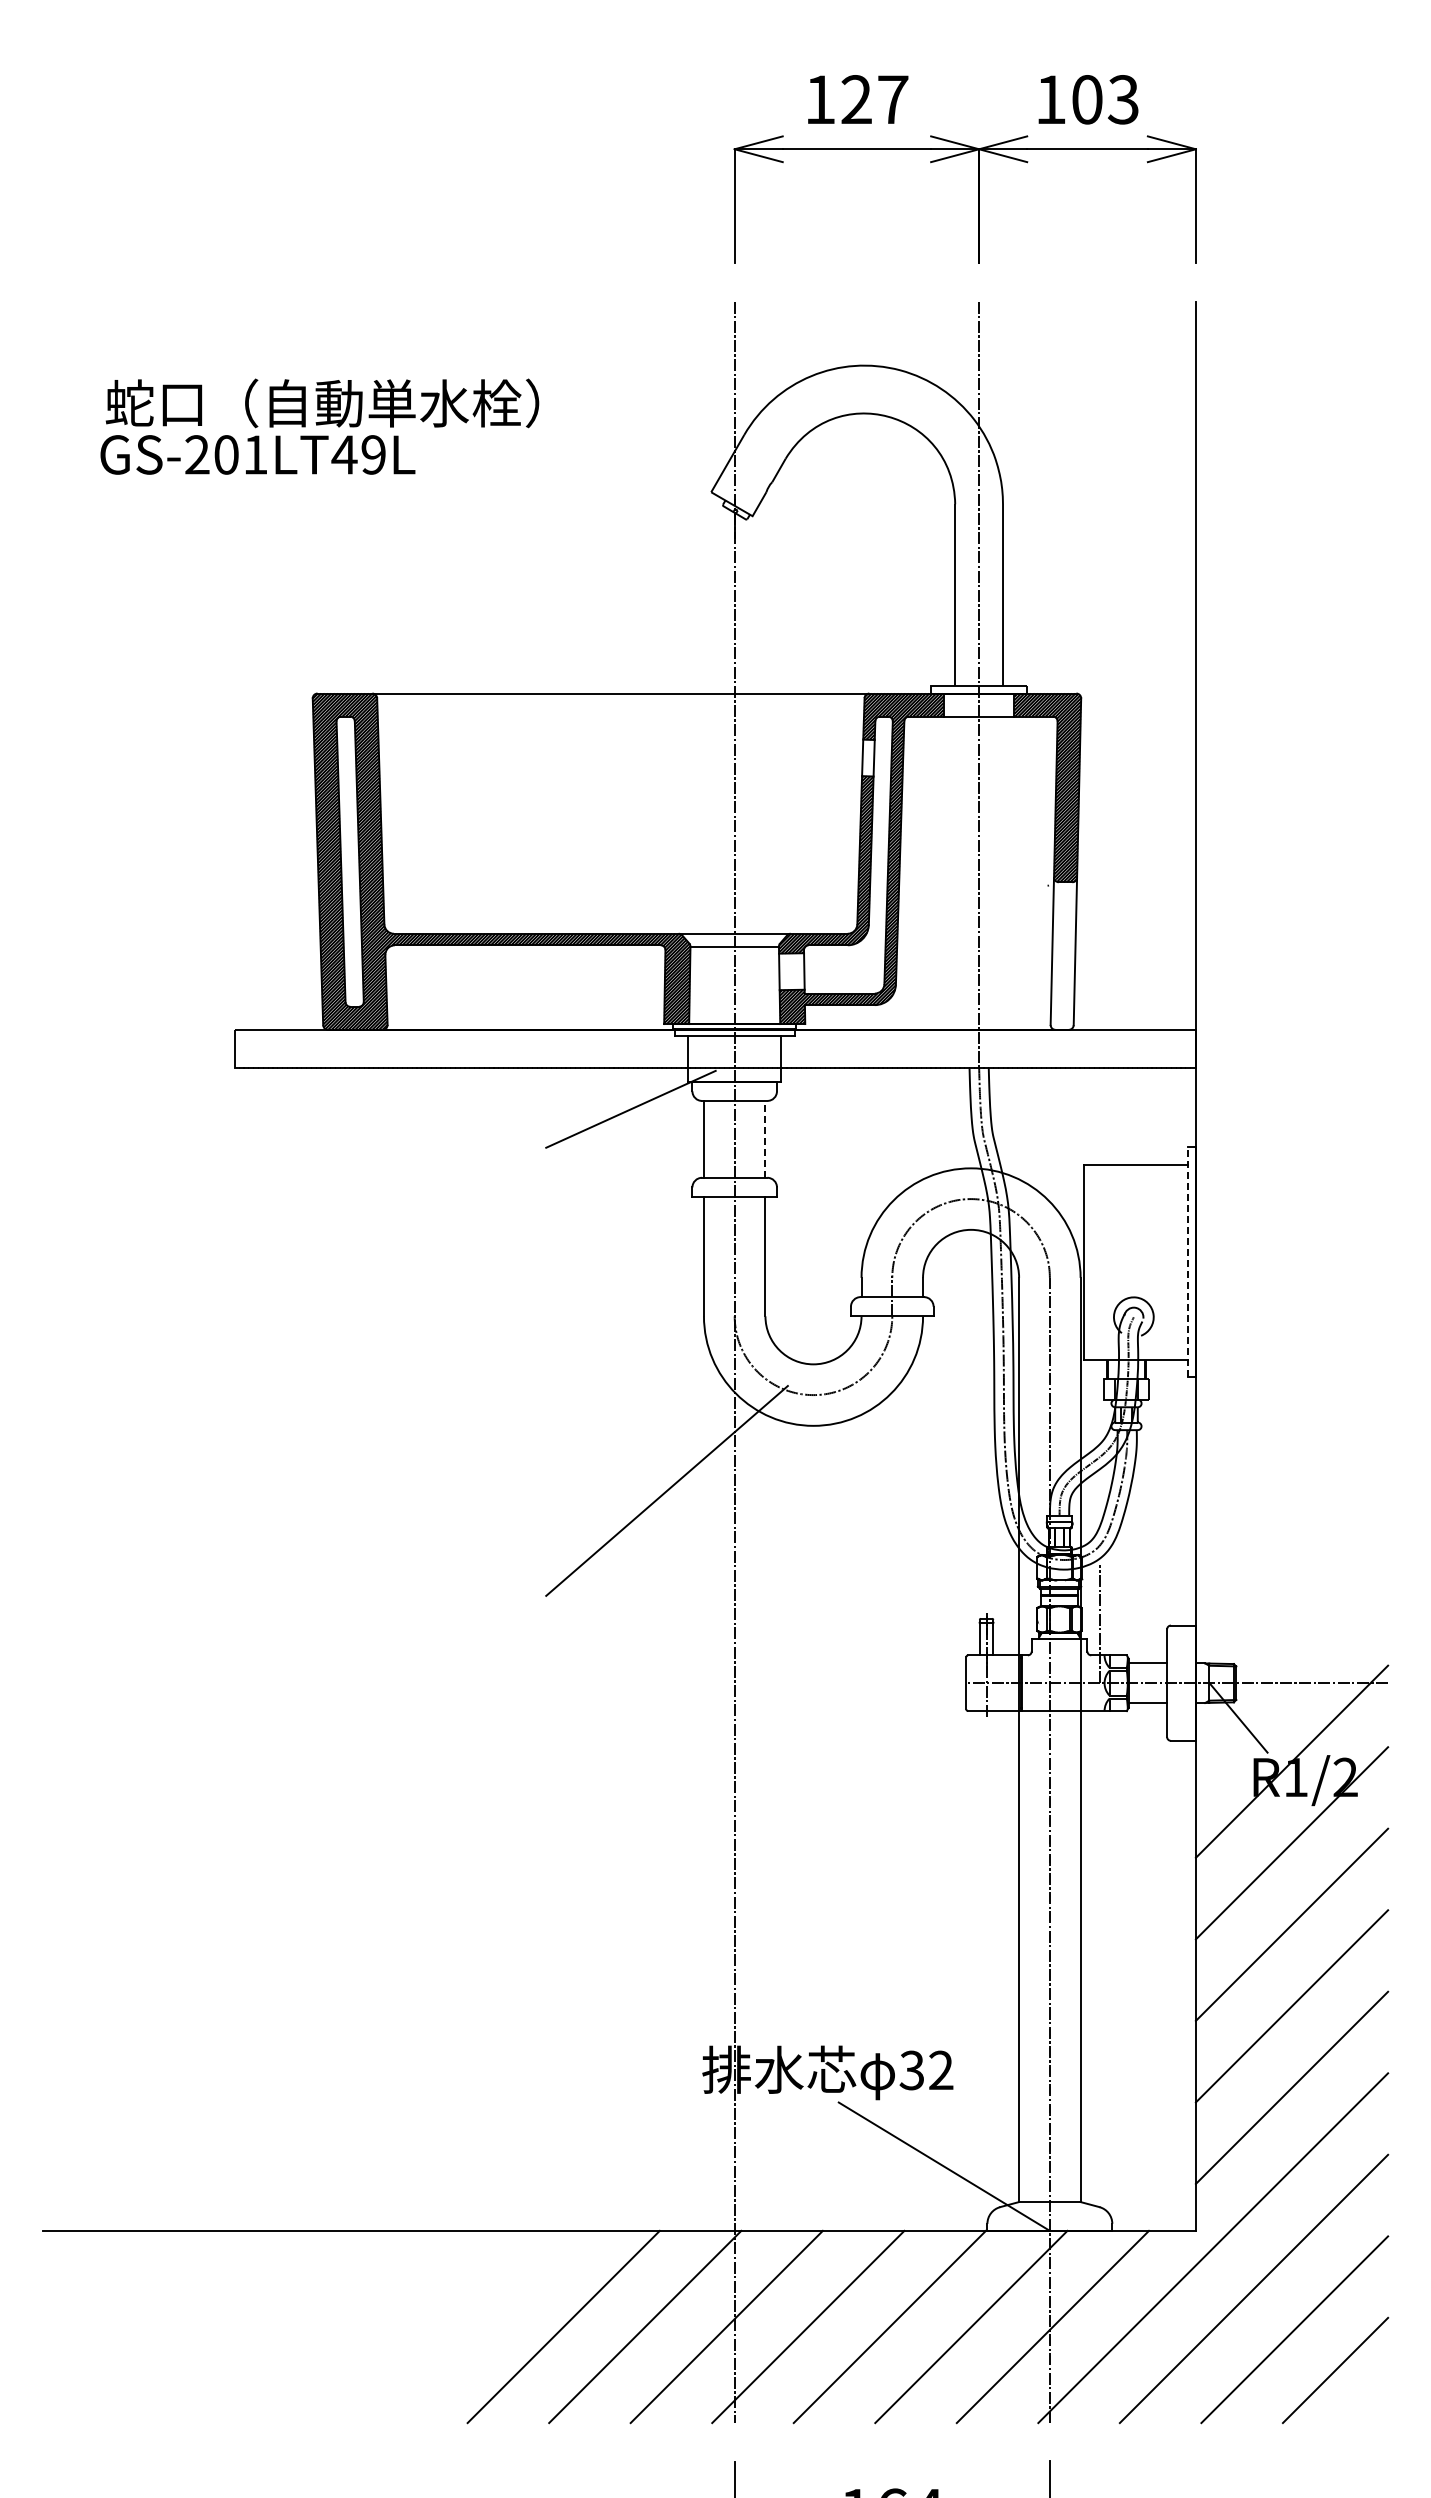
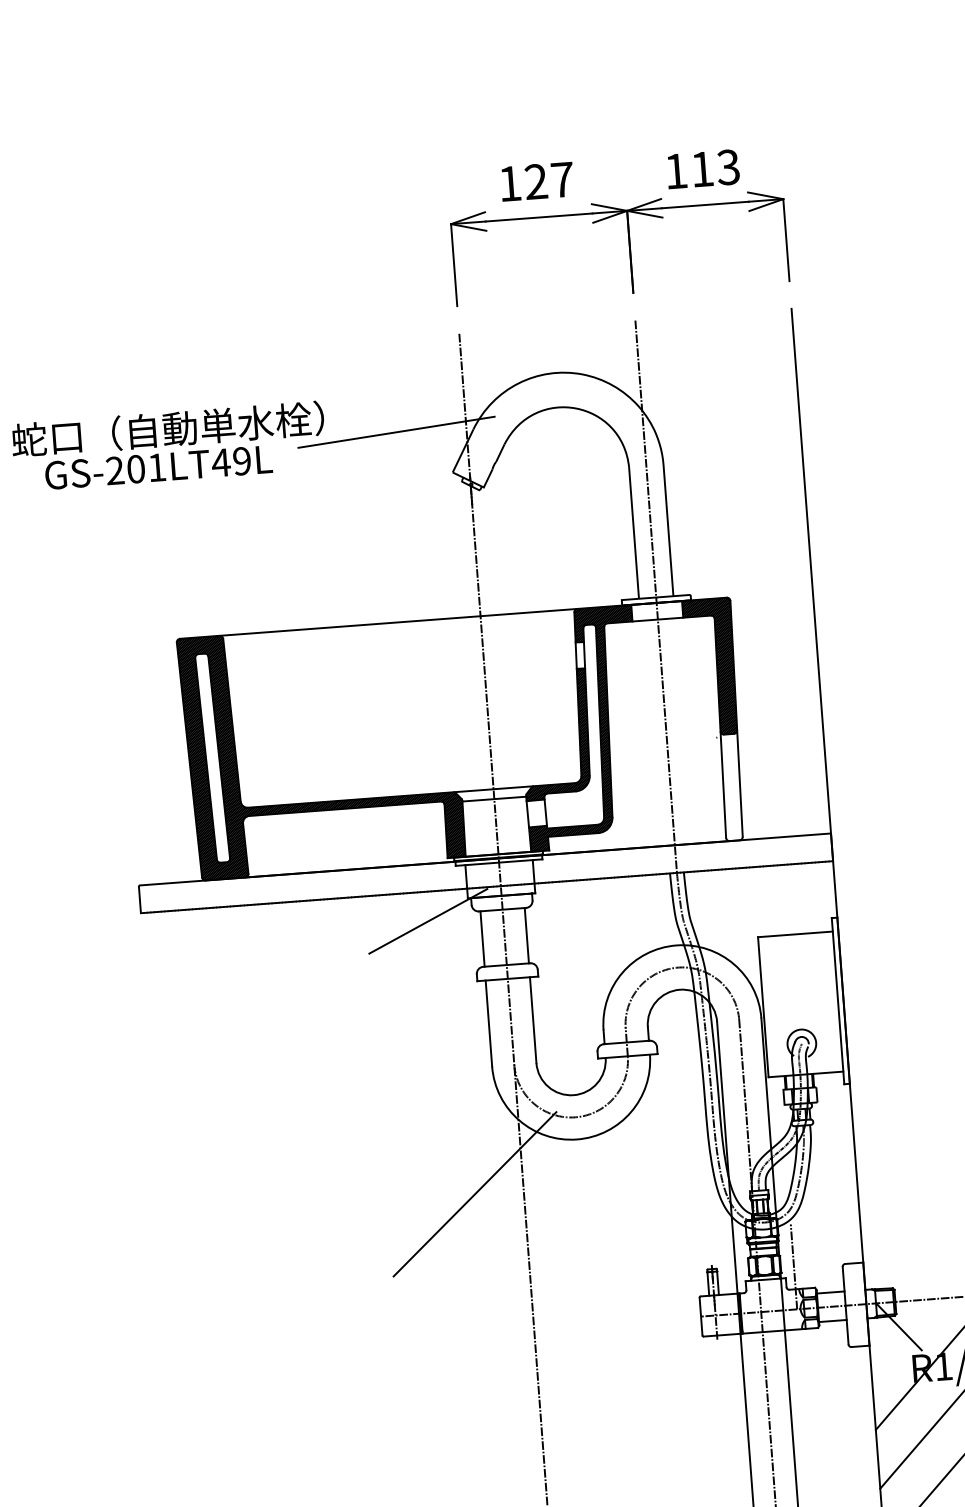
text: (1087, 99) -> (702, 169), 103 -> 113
line: (637, 430) -> (396, 431), added
text: (257, 454) -> (158, 467), moved
line: (765, 1138) -> (526, 935), dashed -> solid
line: (1188, 1261) -> (838, 1000), dashed -> solid

